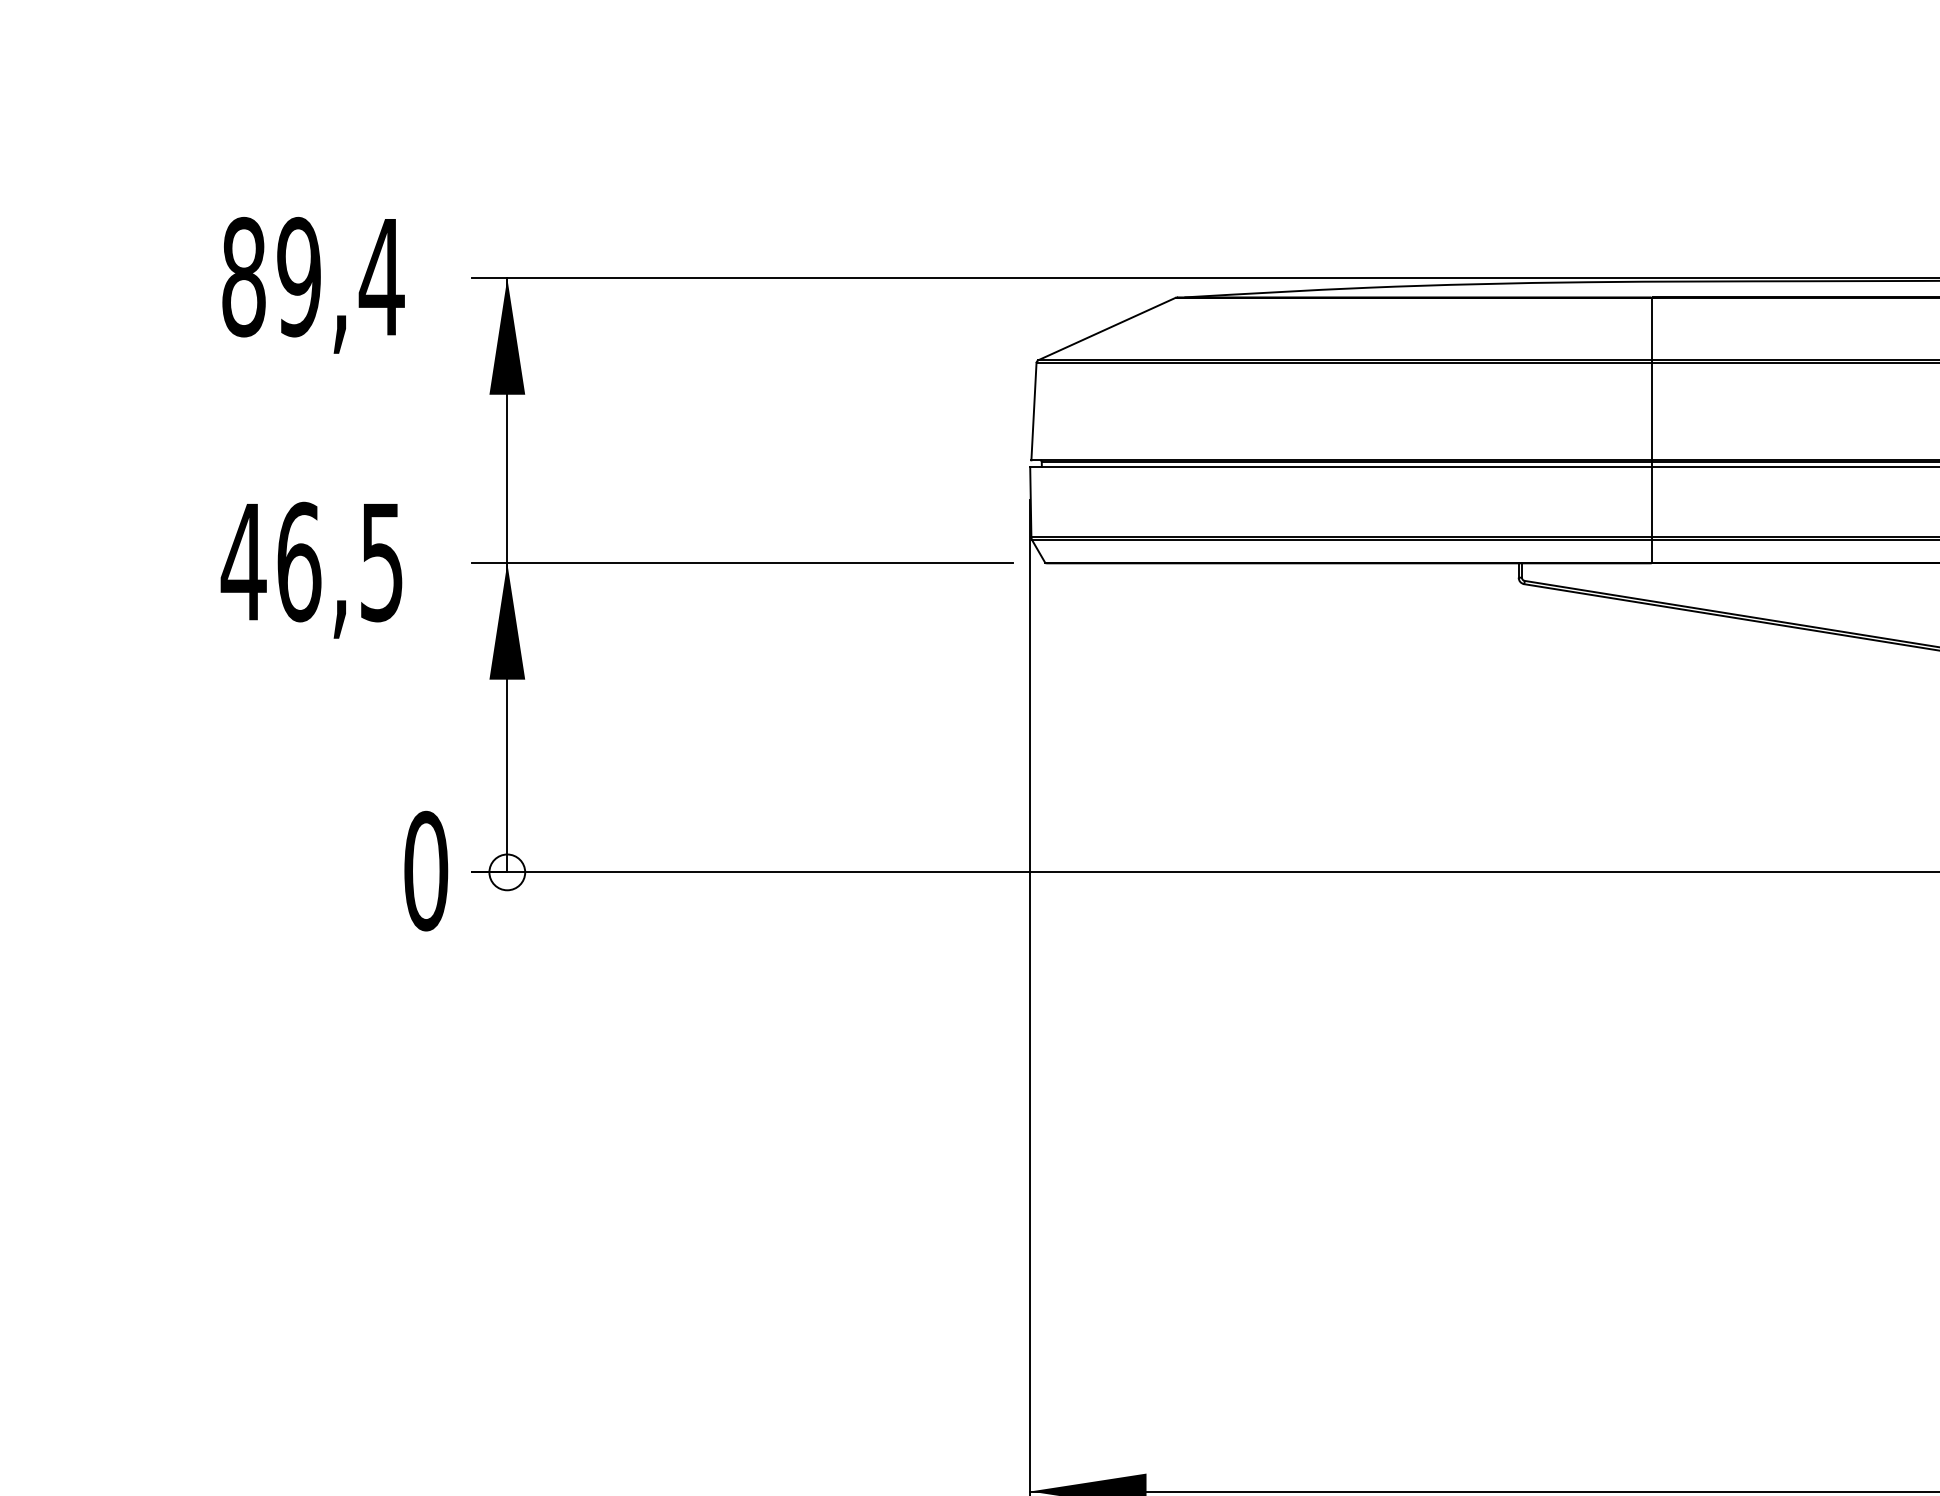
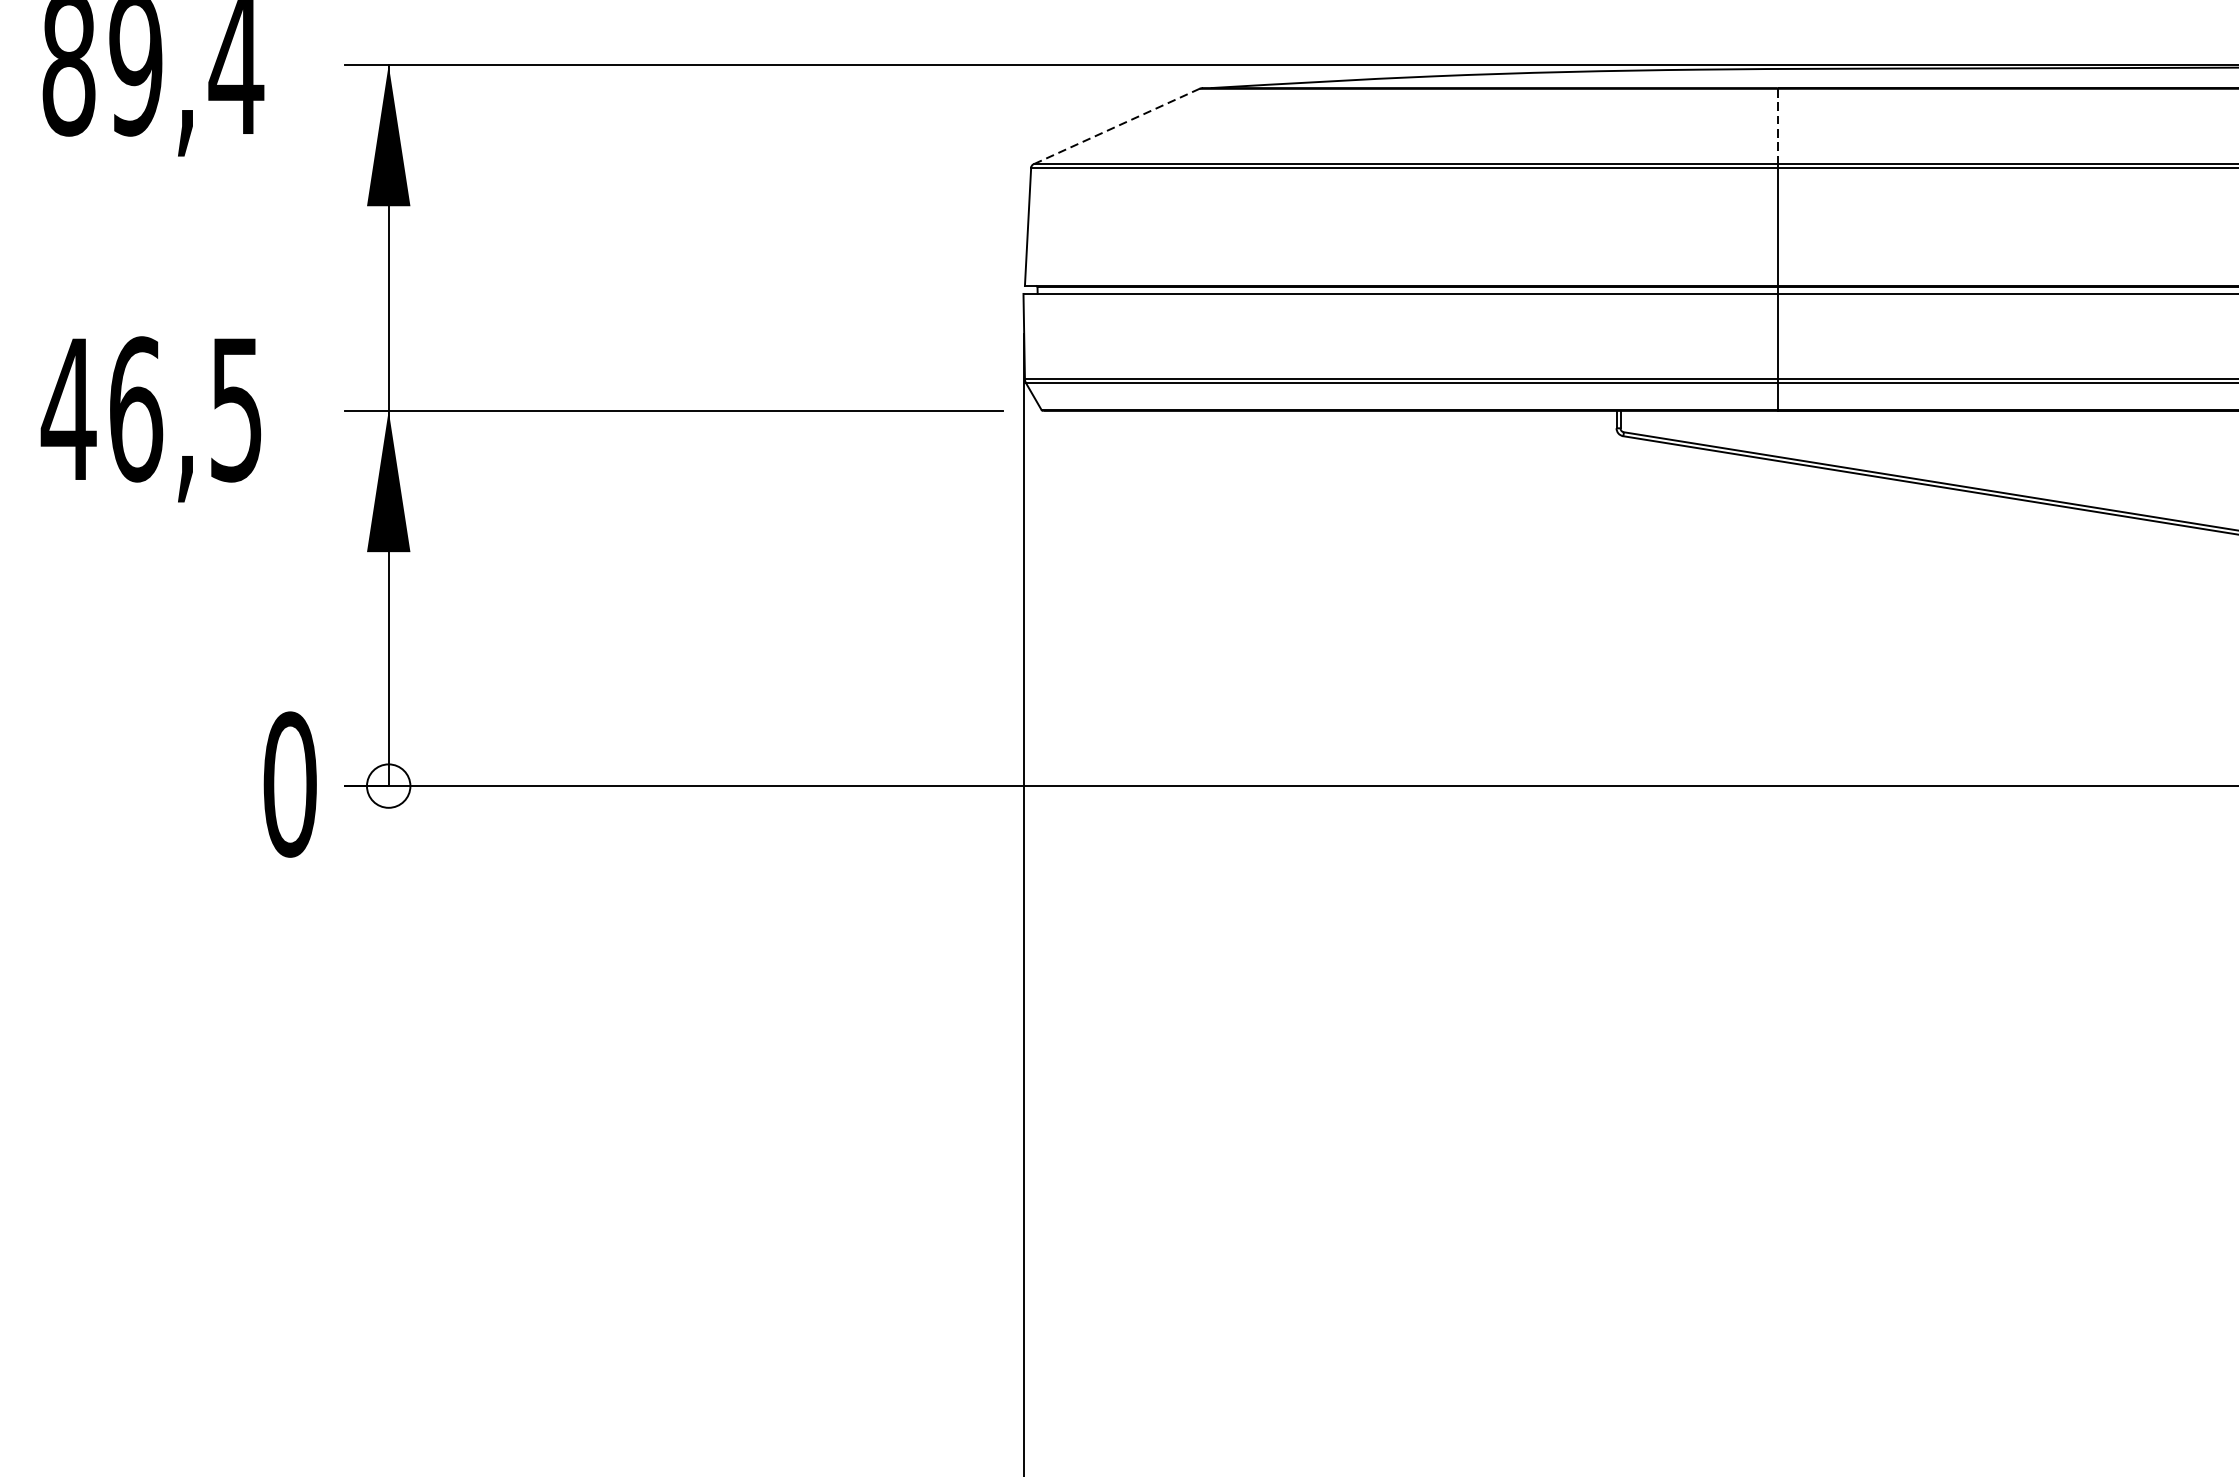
line: (1651, 328) -> (1777, 125), solid -> dashed
line: (1106, 329) -> (1116, 127), solid -> dashed

